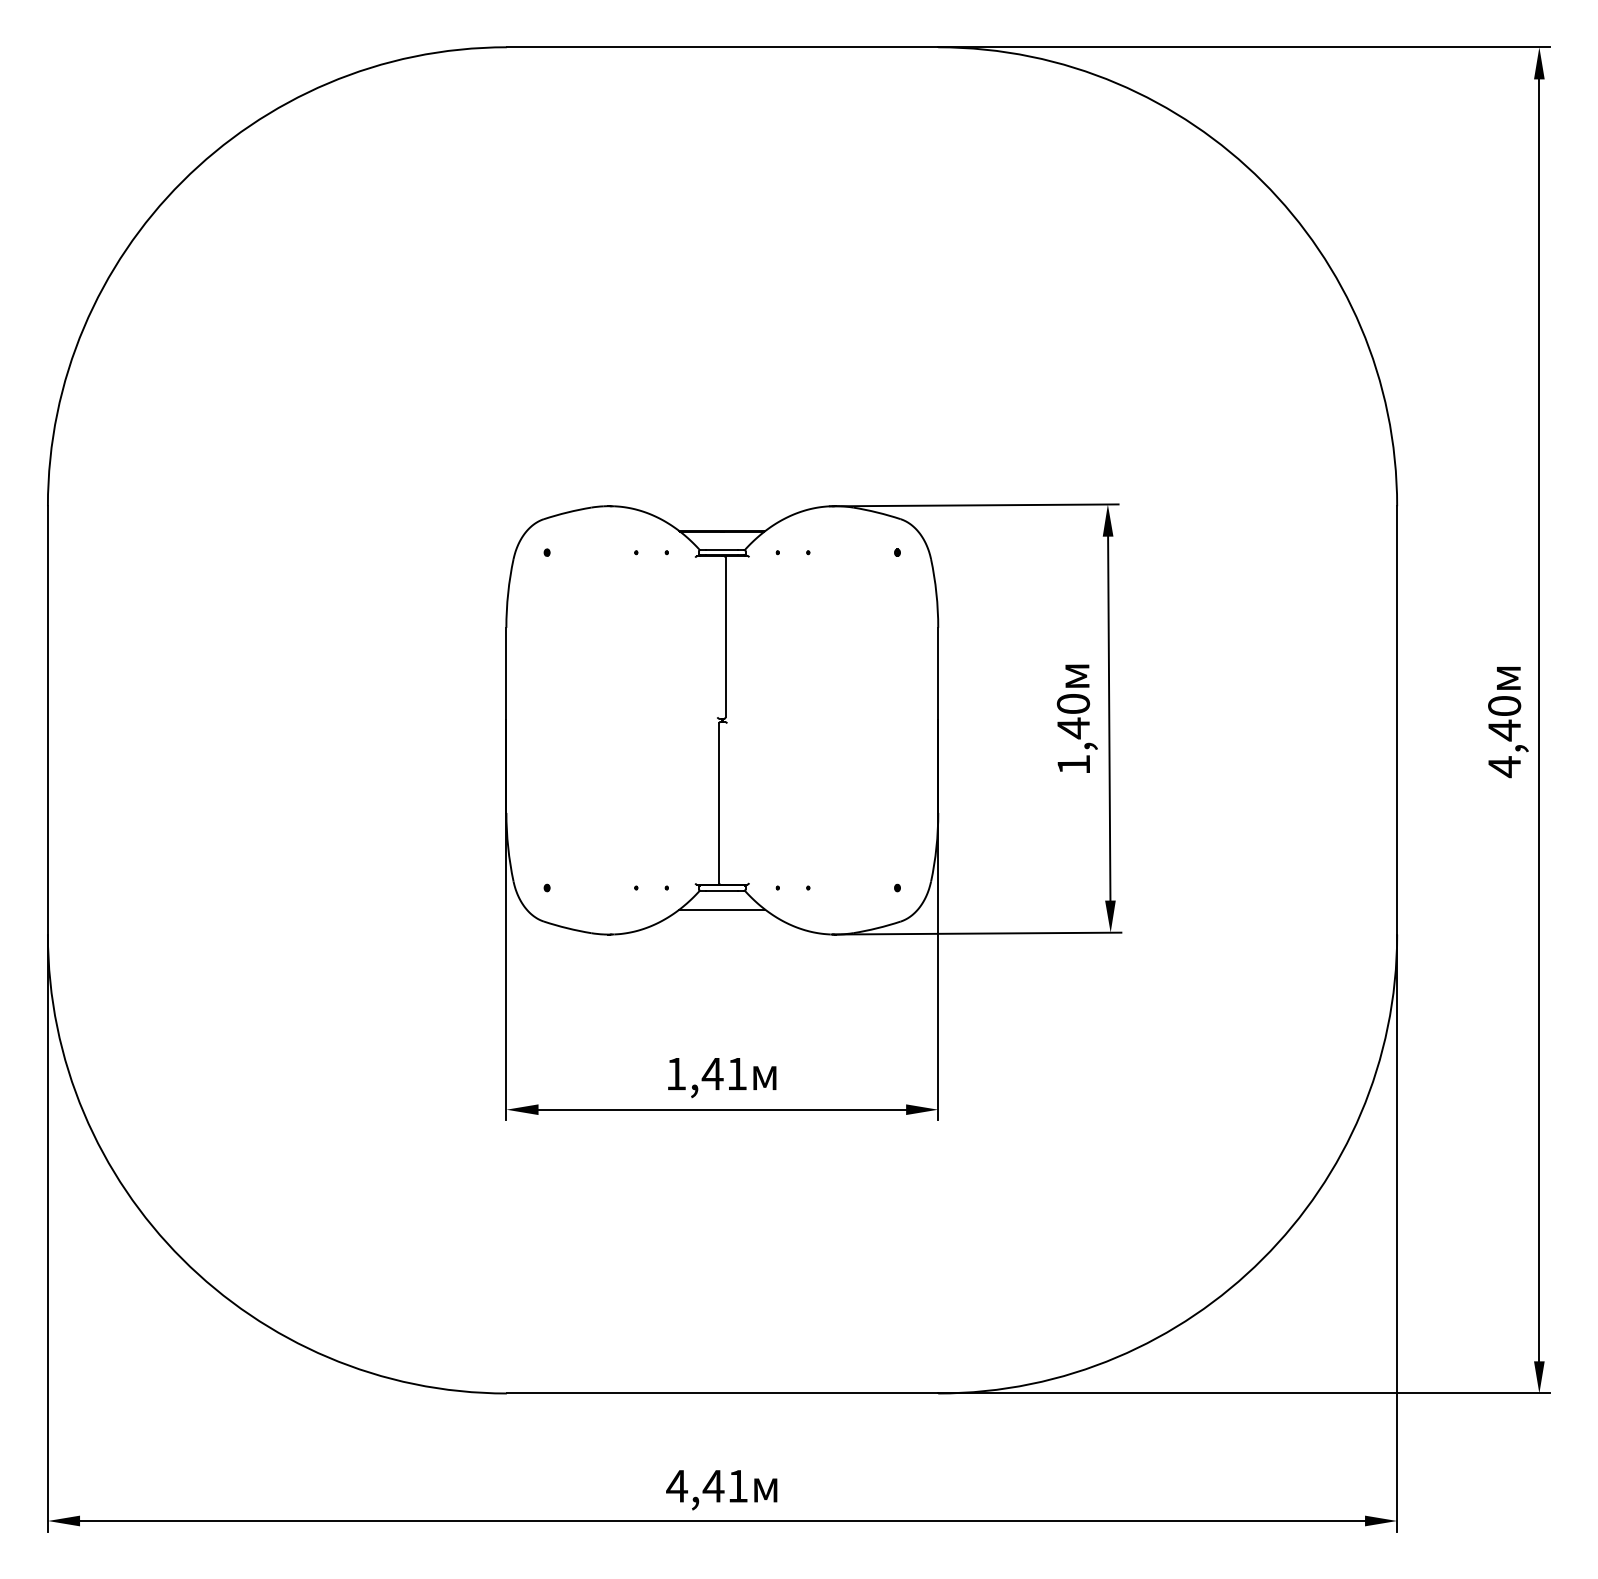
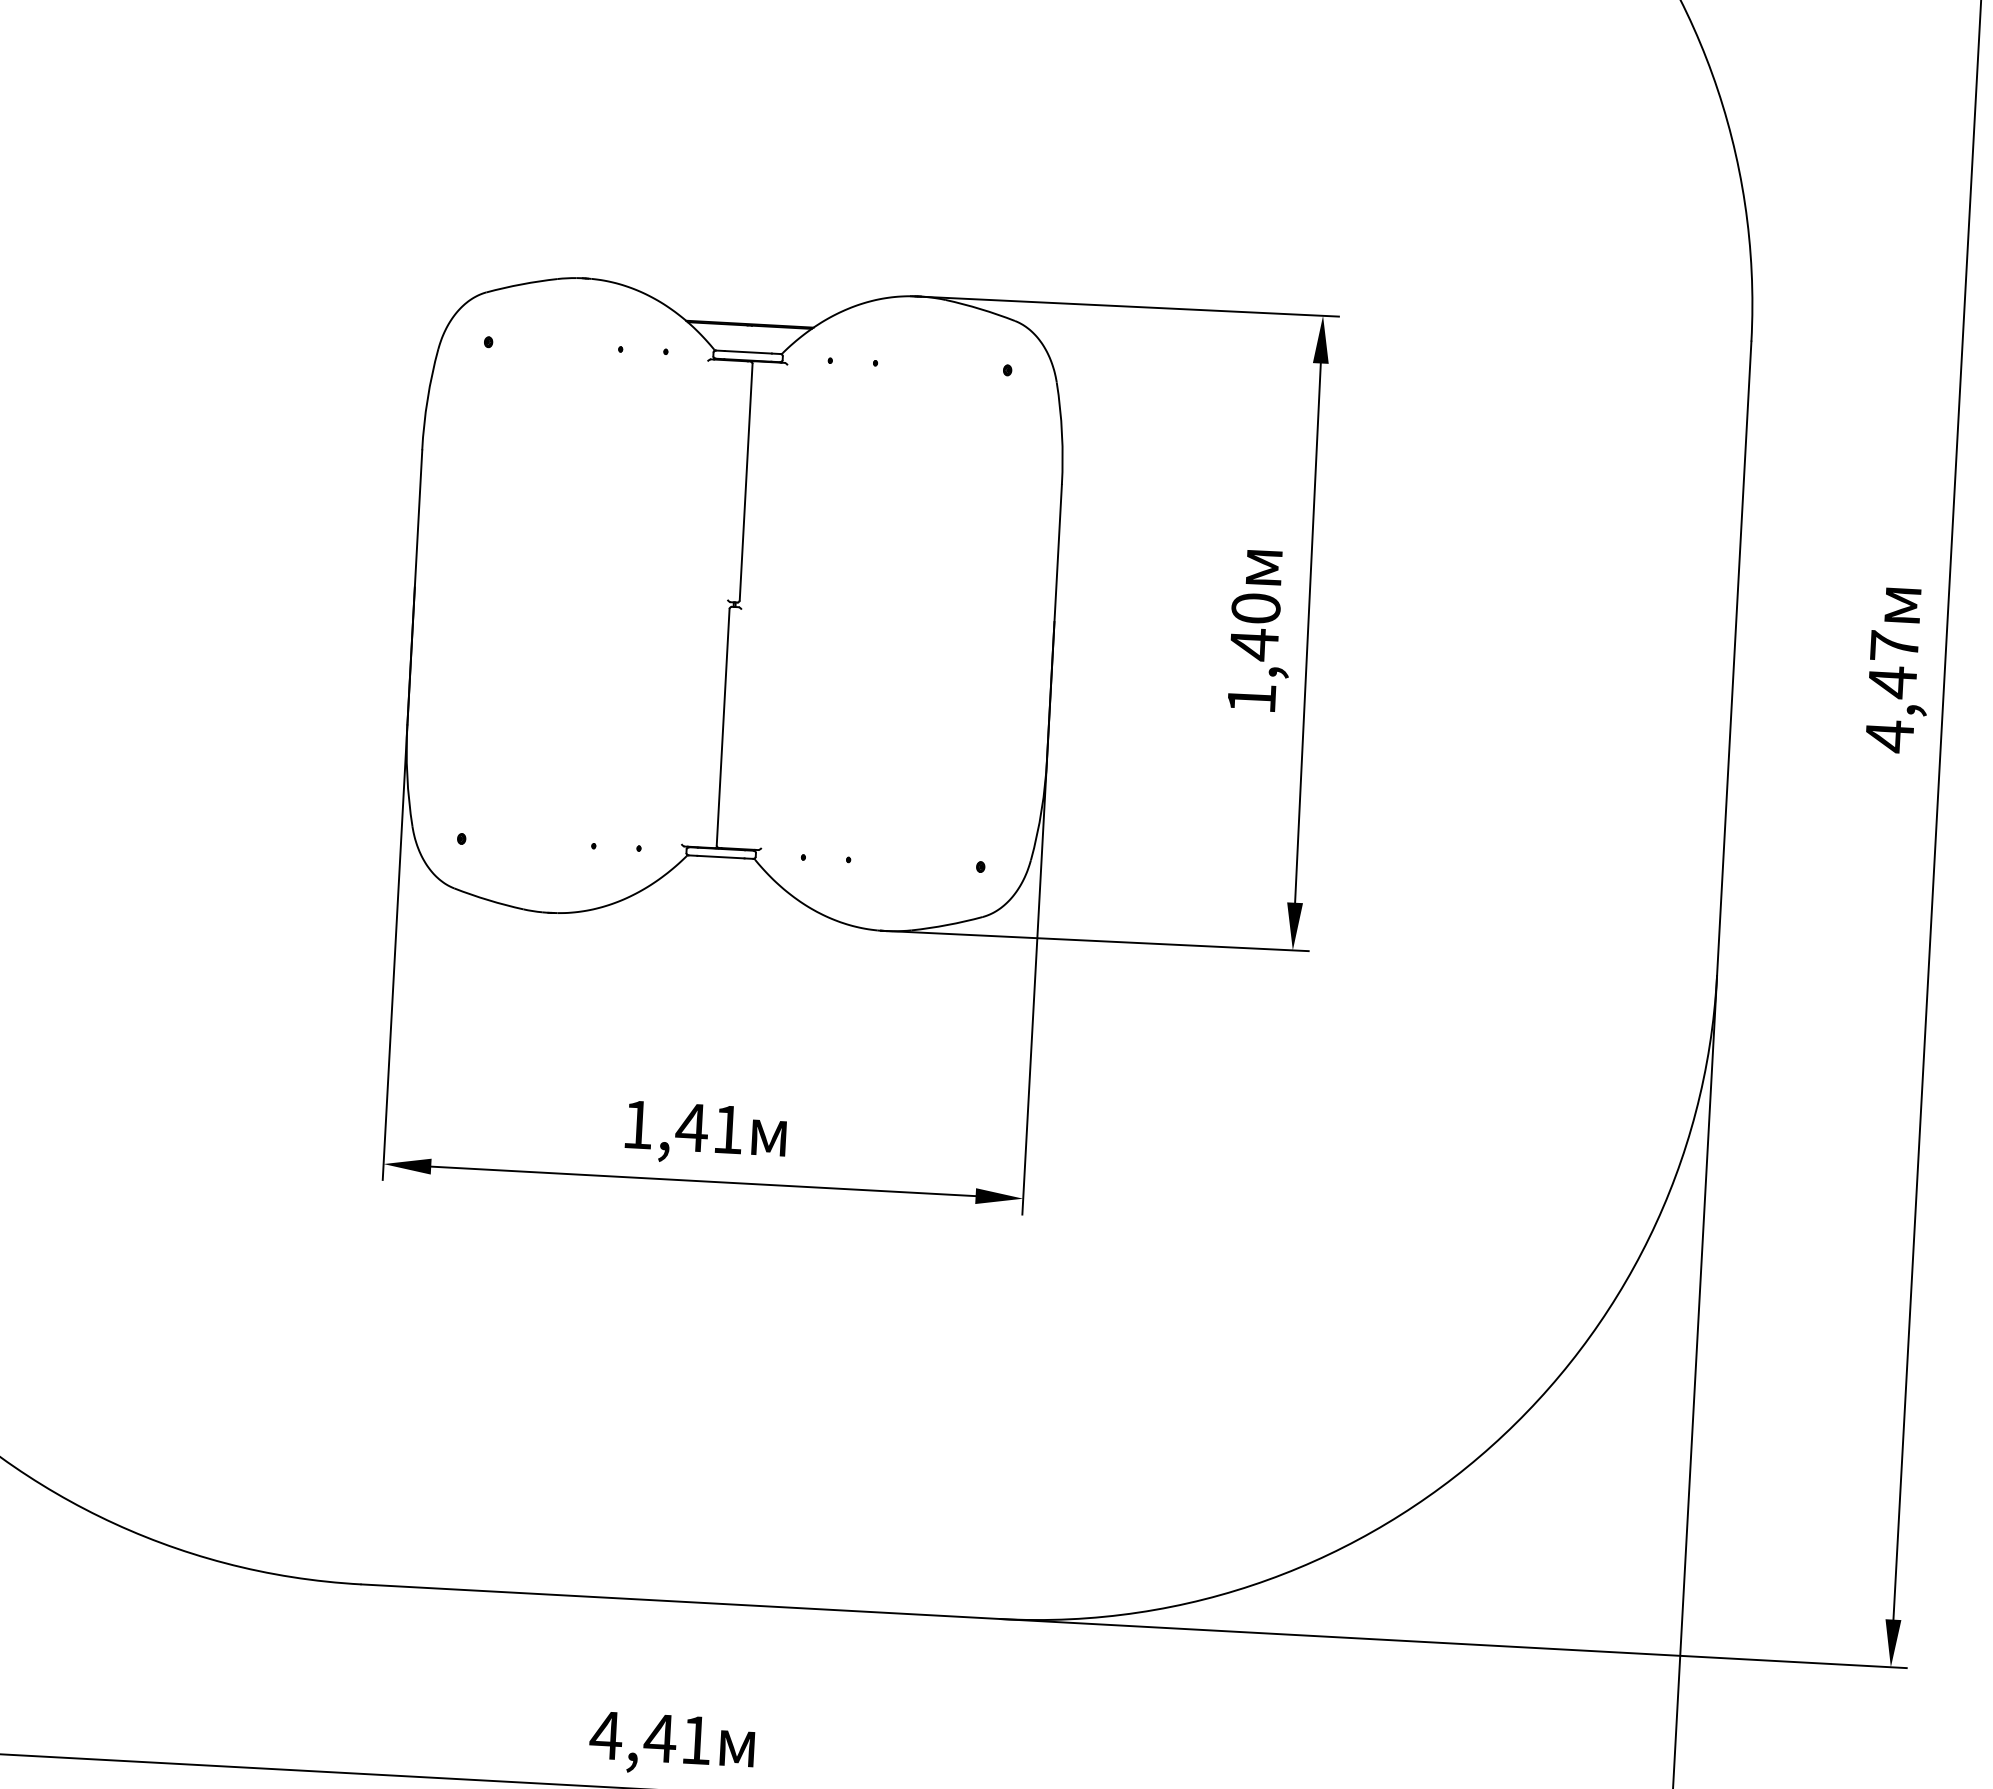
text: (1504, 705) -> (1894, 645), 4,40 -> 4,47
line: (722, 909) -> (719, 884), removed

